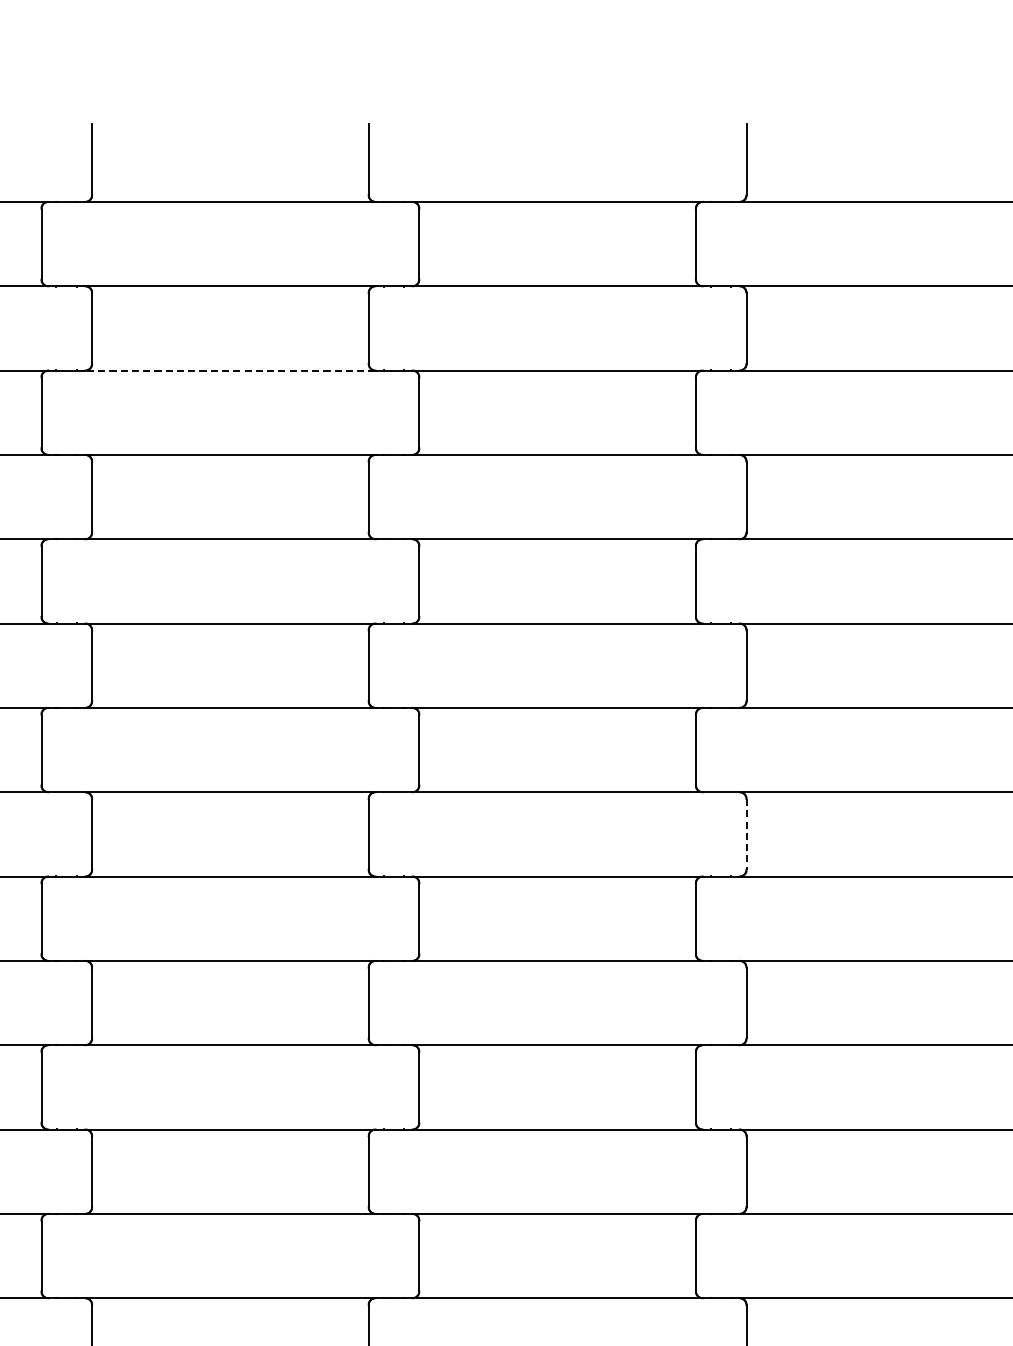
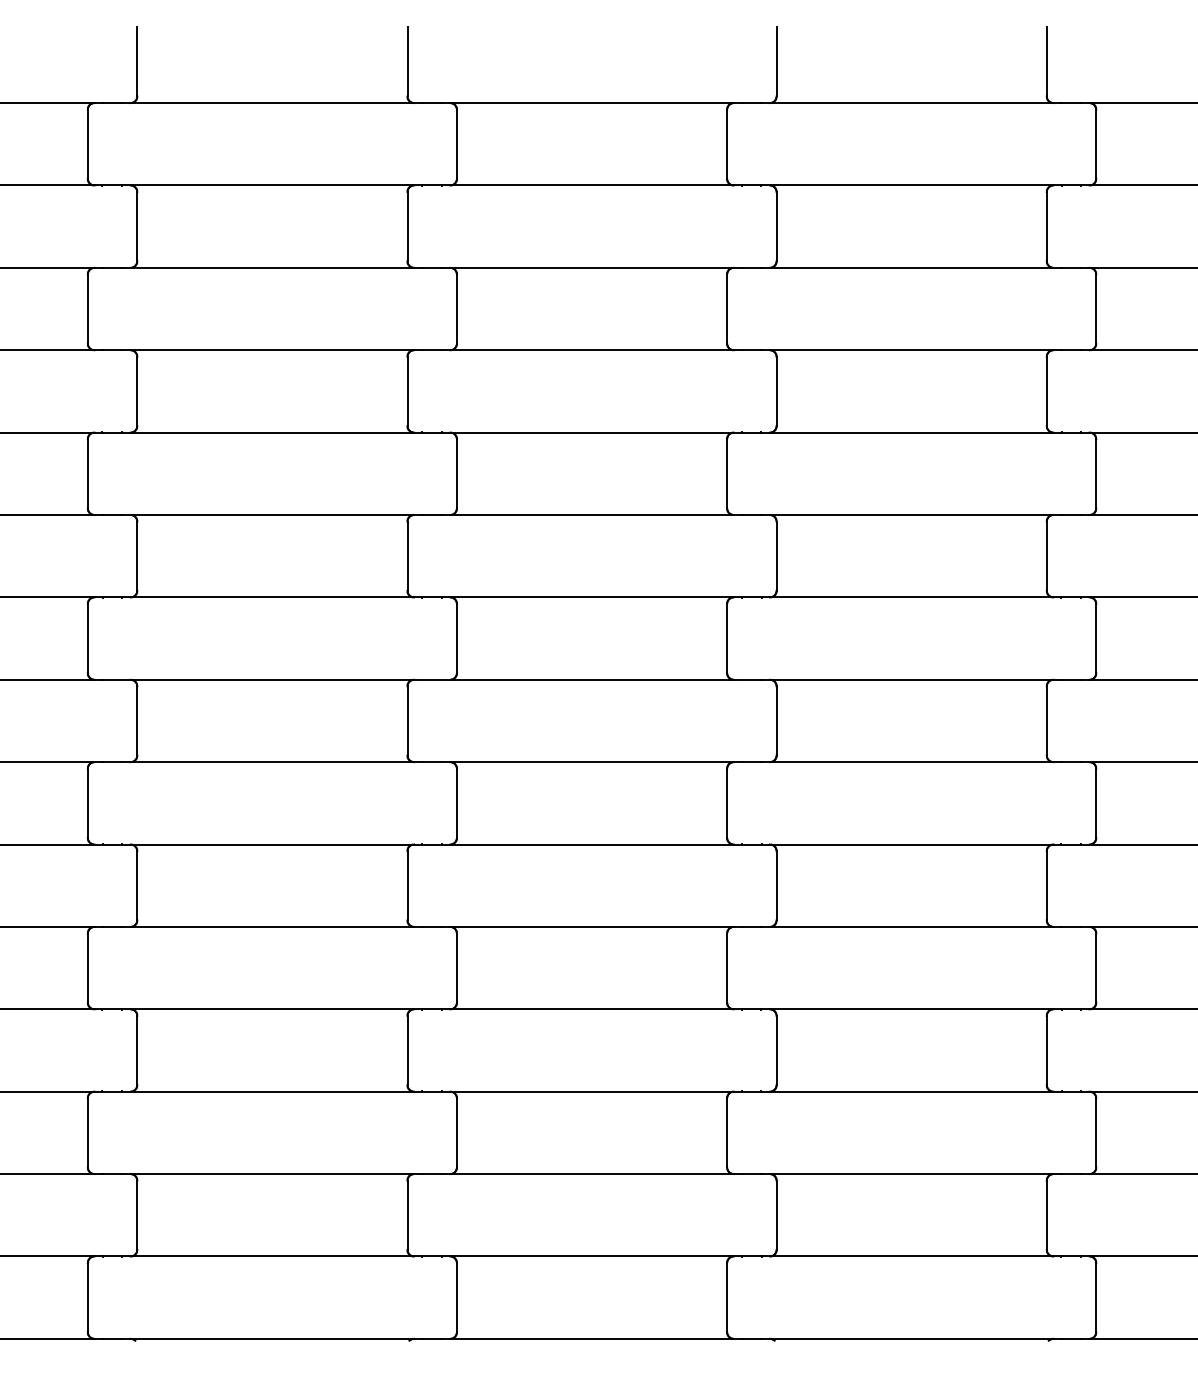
line: (230, 370) -> (272, 267), dashed -> solid
line: (746, 833) -> (776, 720), dashed -> solid

